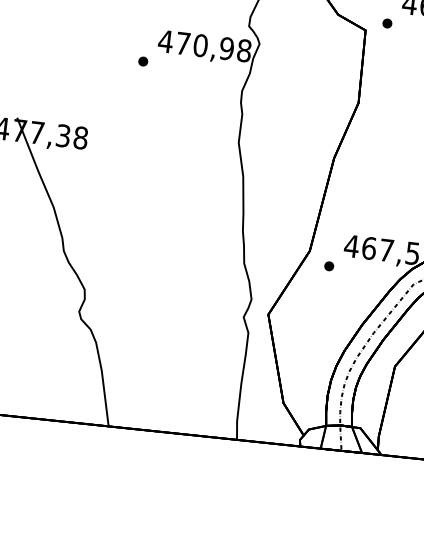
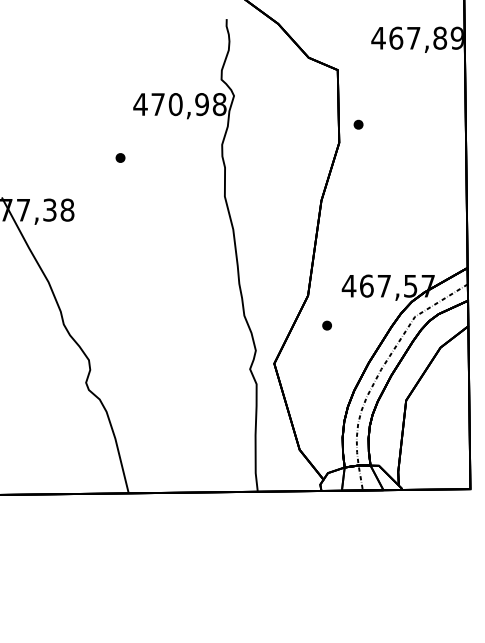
part: (387, 23) -> (358, 124), moved
part: (143, 61) -> (120, 157), moved
part: (328, 266) -> (326, 325), moved

